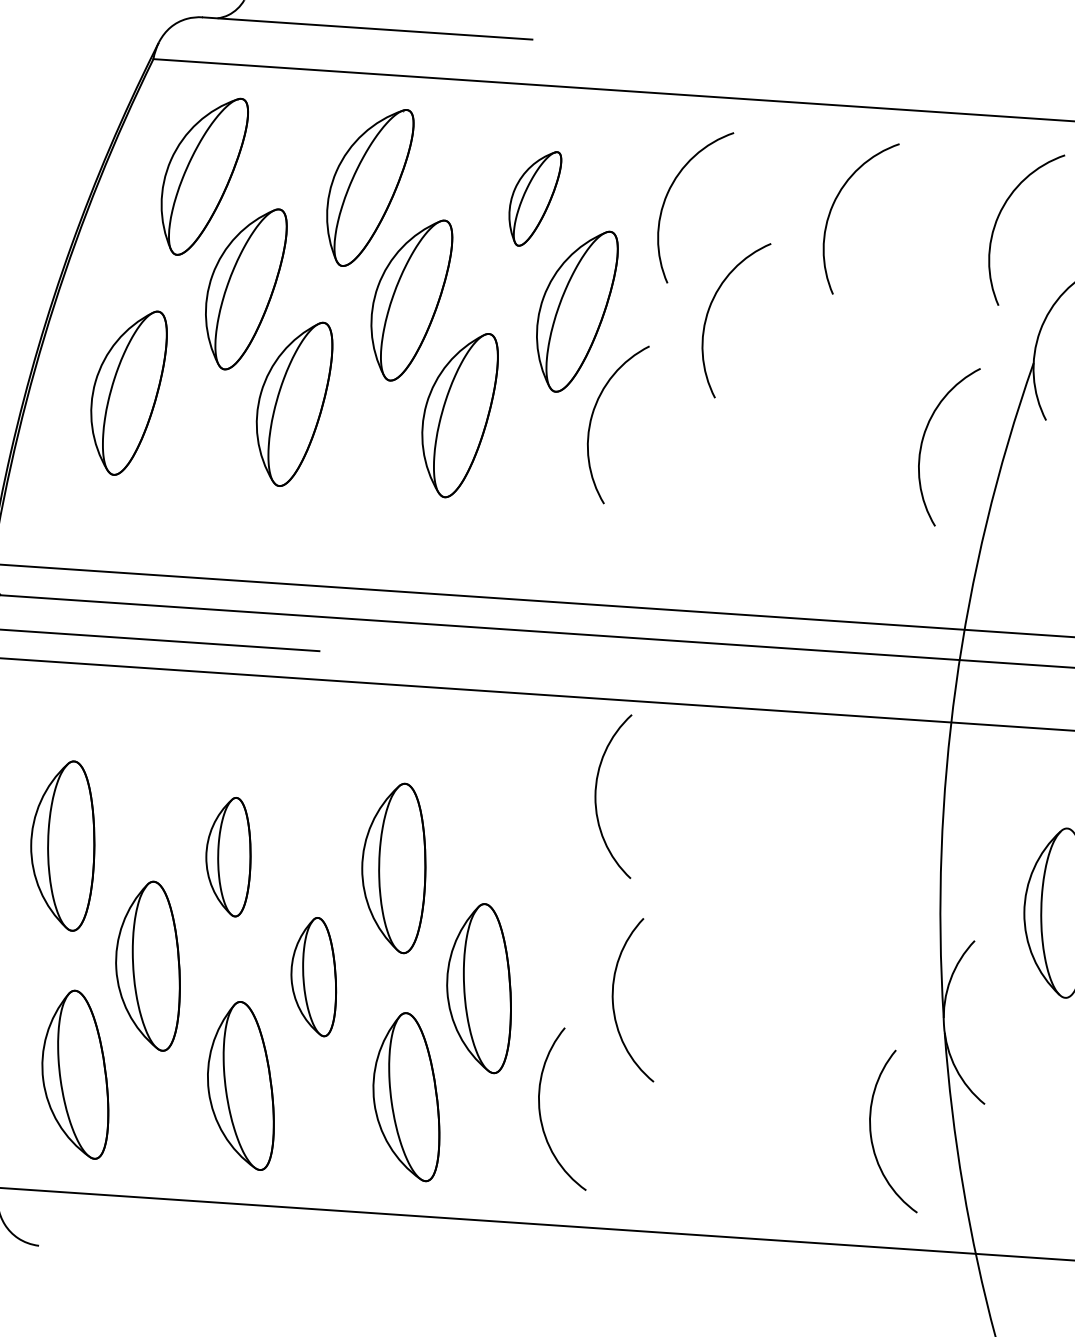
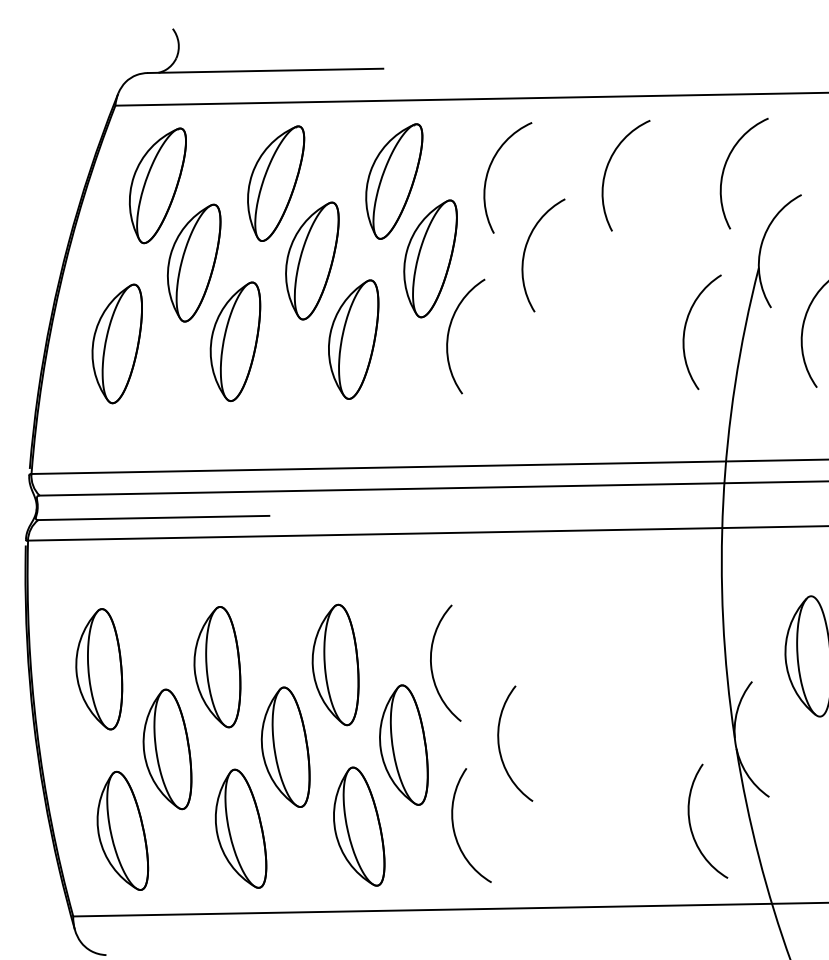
part: (534, 198) -> (394, 181), size x1.67
arc: (597, 796) -> (432, 665), moved
part: (228, 856) -> (217, 667), size x1.43
part: (314, 975) -> (285, 746), size x1.43

